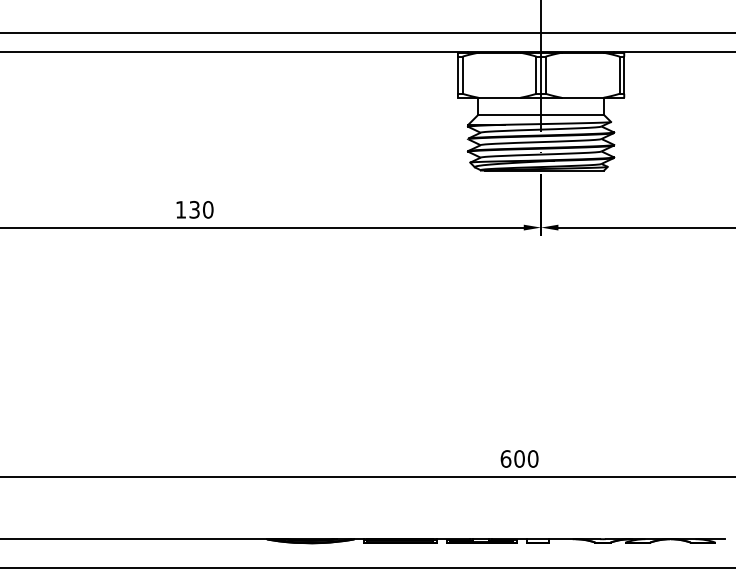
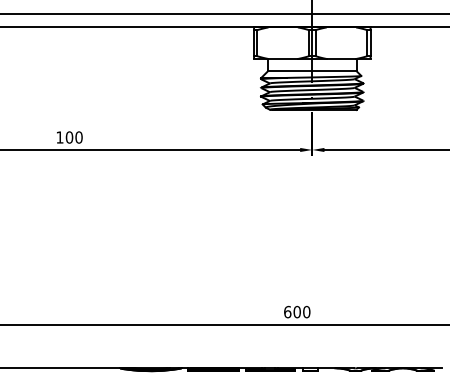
text: (194, 209) -> (69, 137), 130 -> 100

